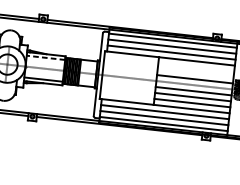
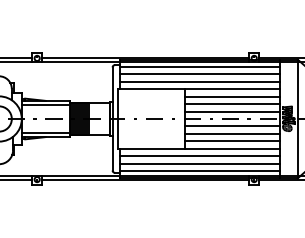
line: (45, 57) -> (45, 105), dashed -> solid
line: (196, 67) -> (232, 96), added
line: (195, 73) -> (232, 104), added

